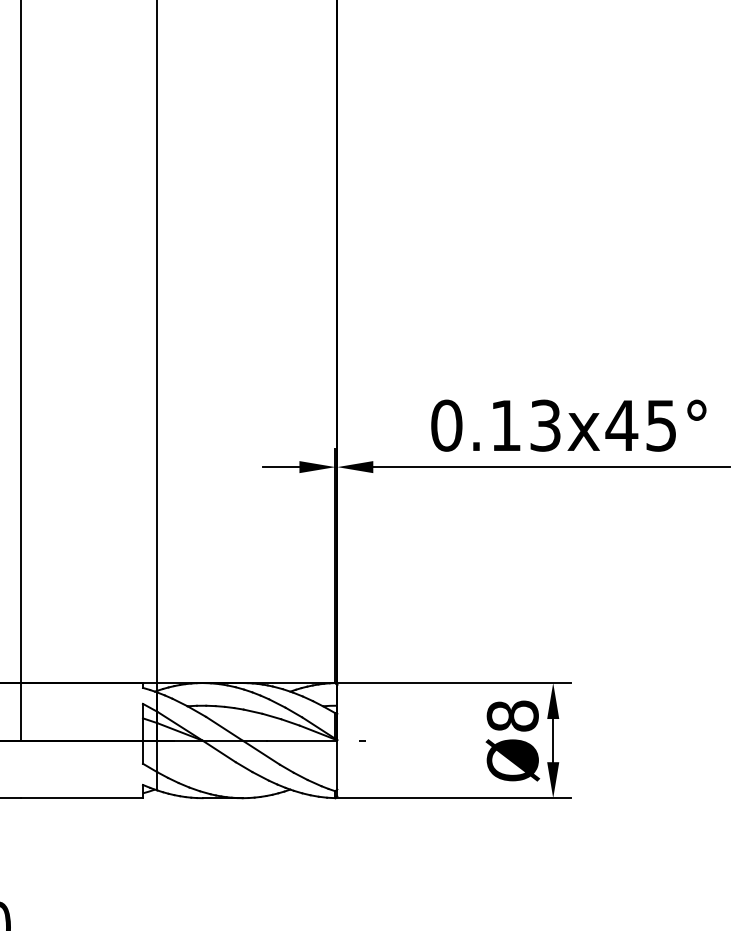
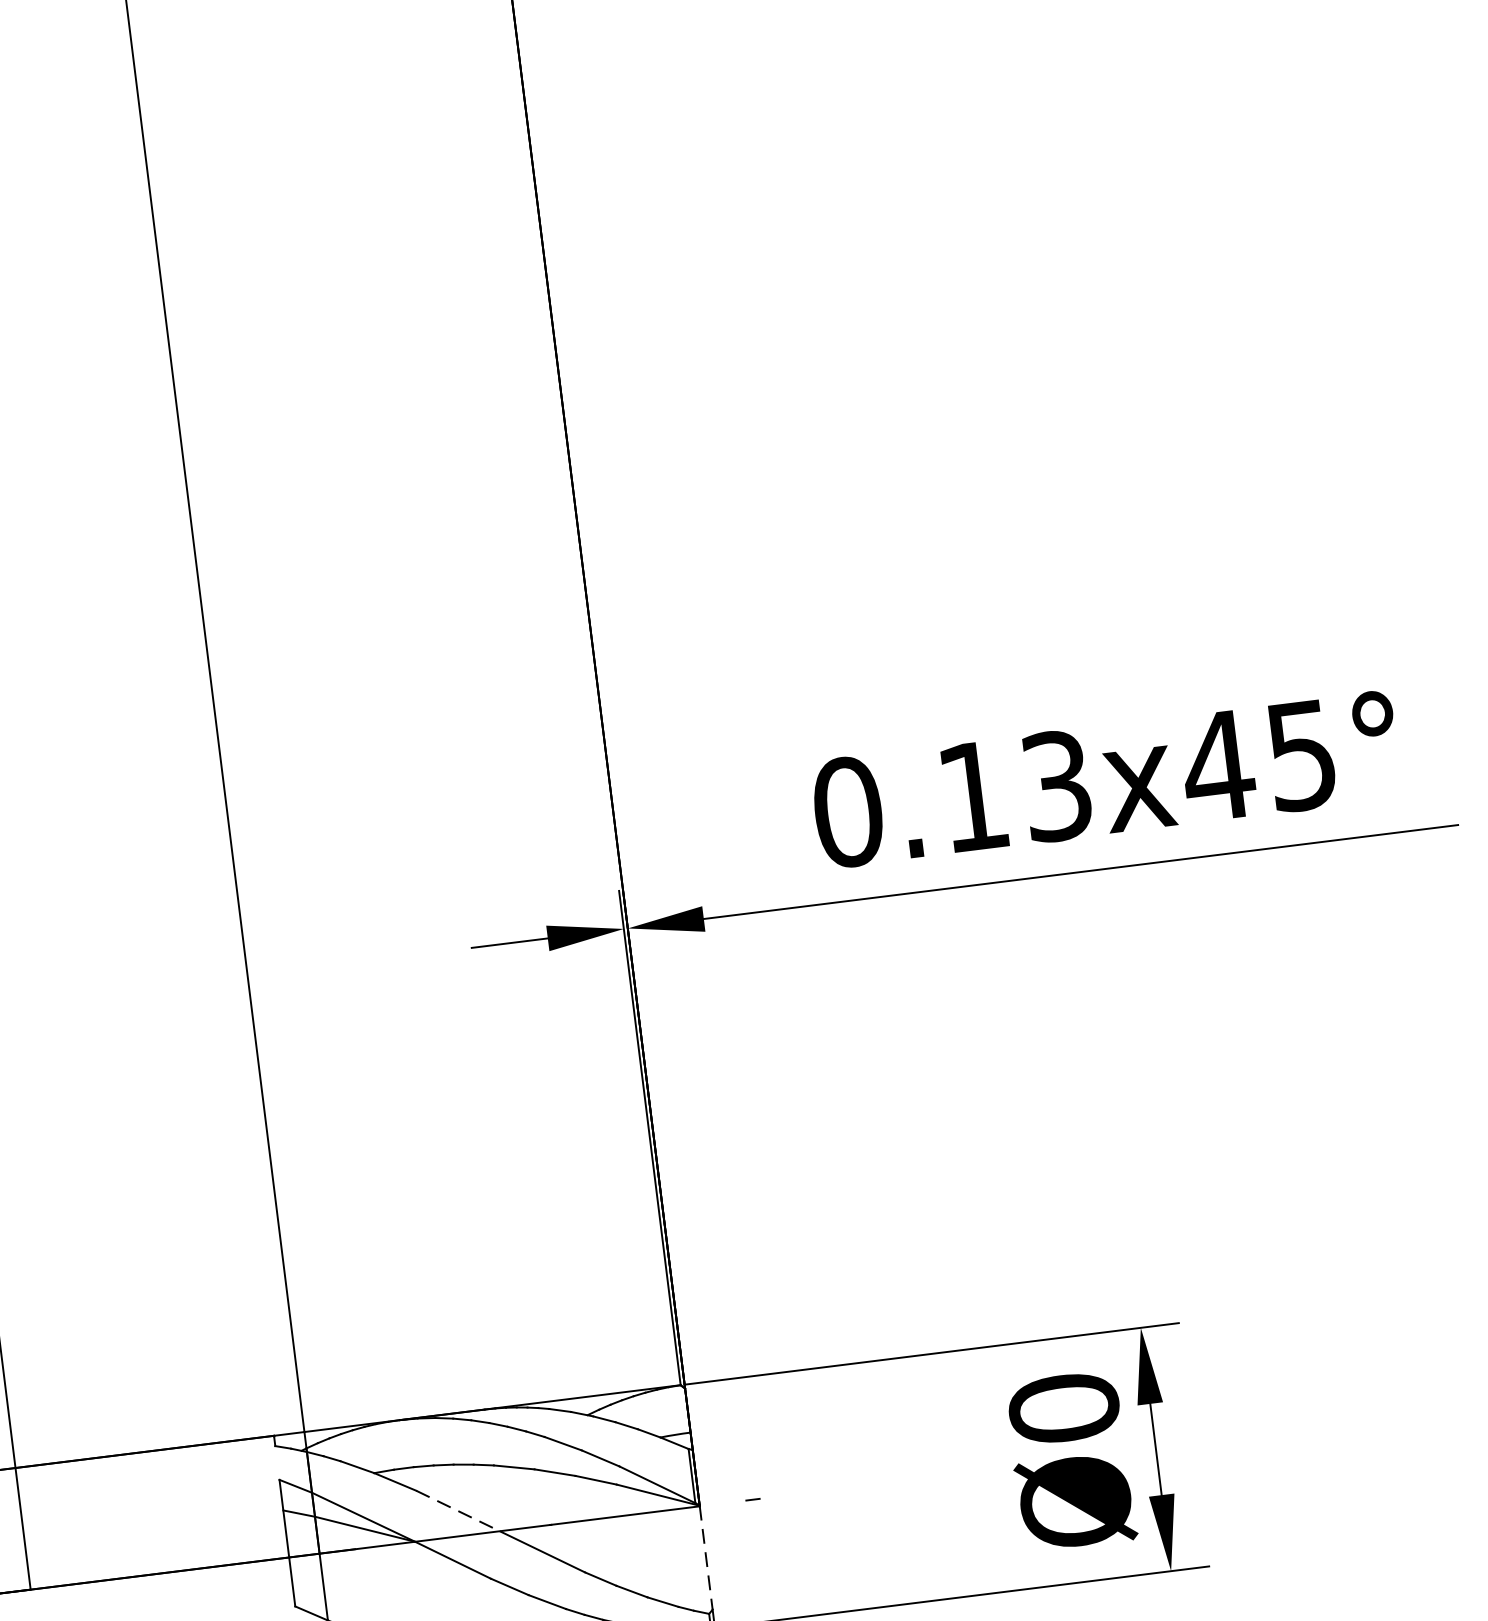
text: (512, 715) -> (1063, 1407), Ø8 -> Ø0
line: (224, 729) -> (458, 1512), solid -> dashed
line: (337, 764) -> (706, 1556), solid -> dashed

